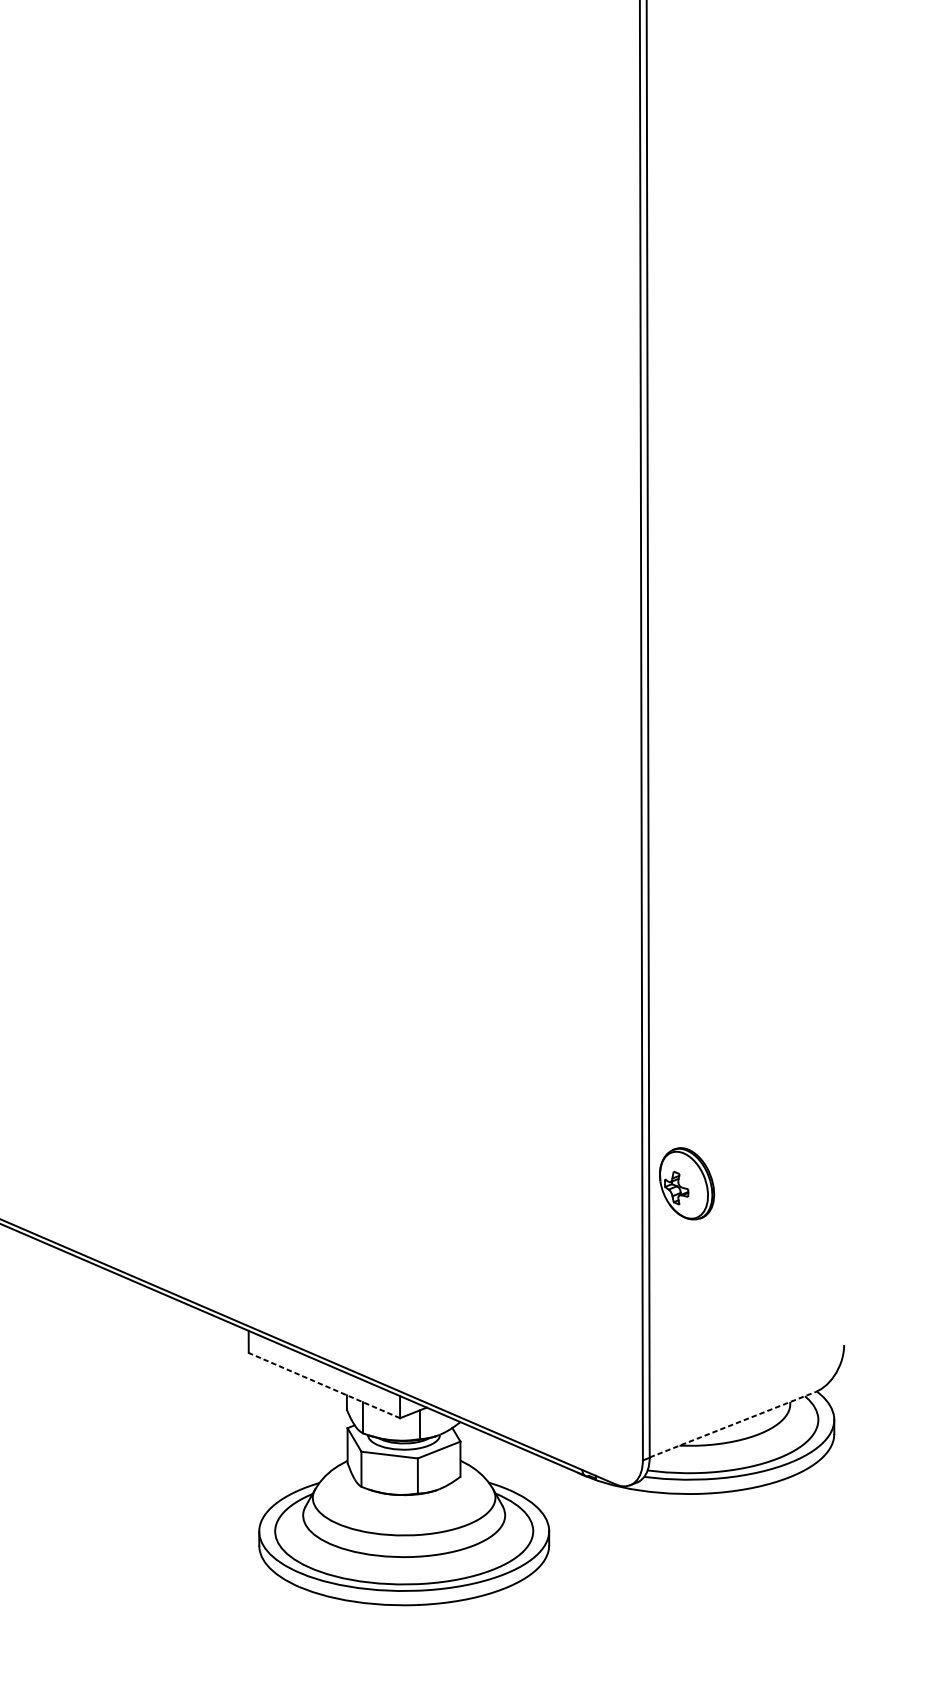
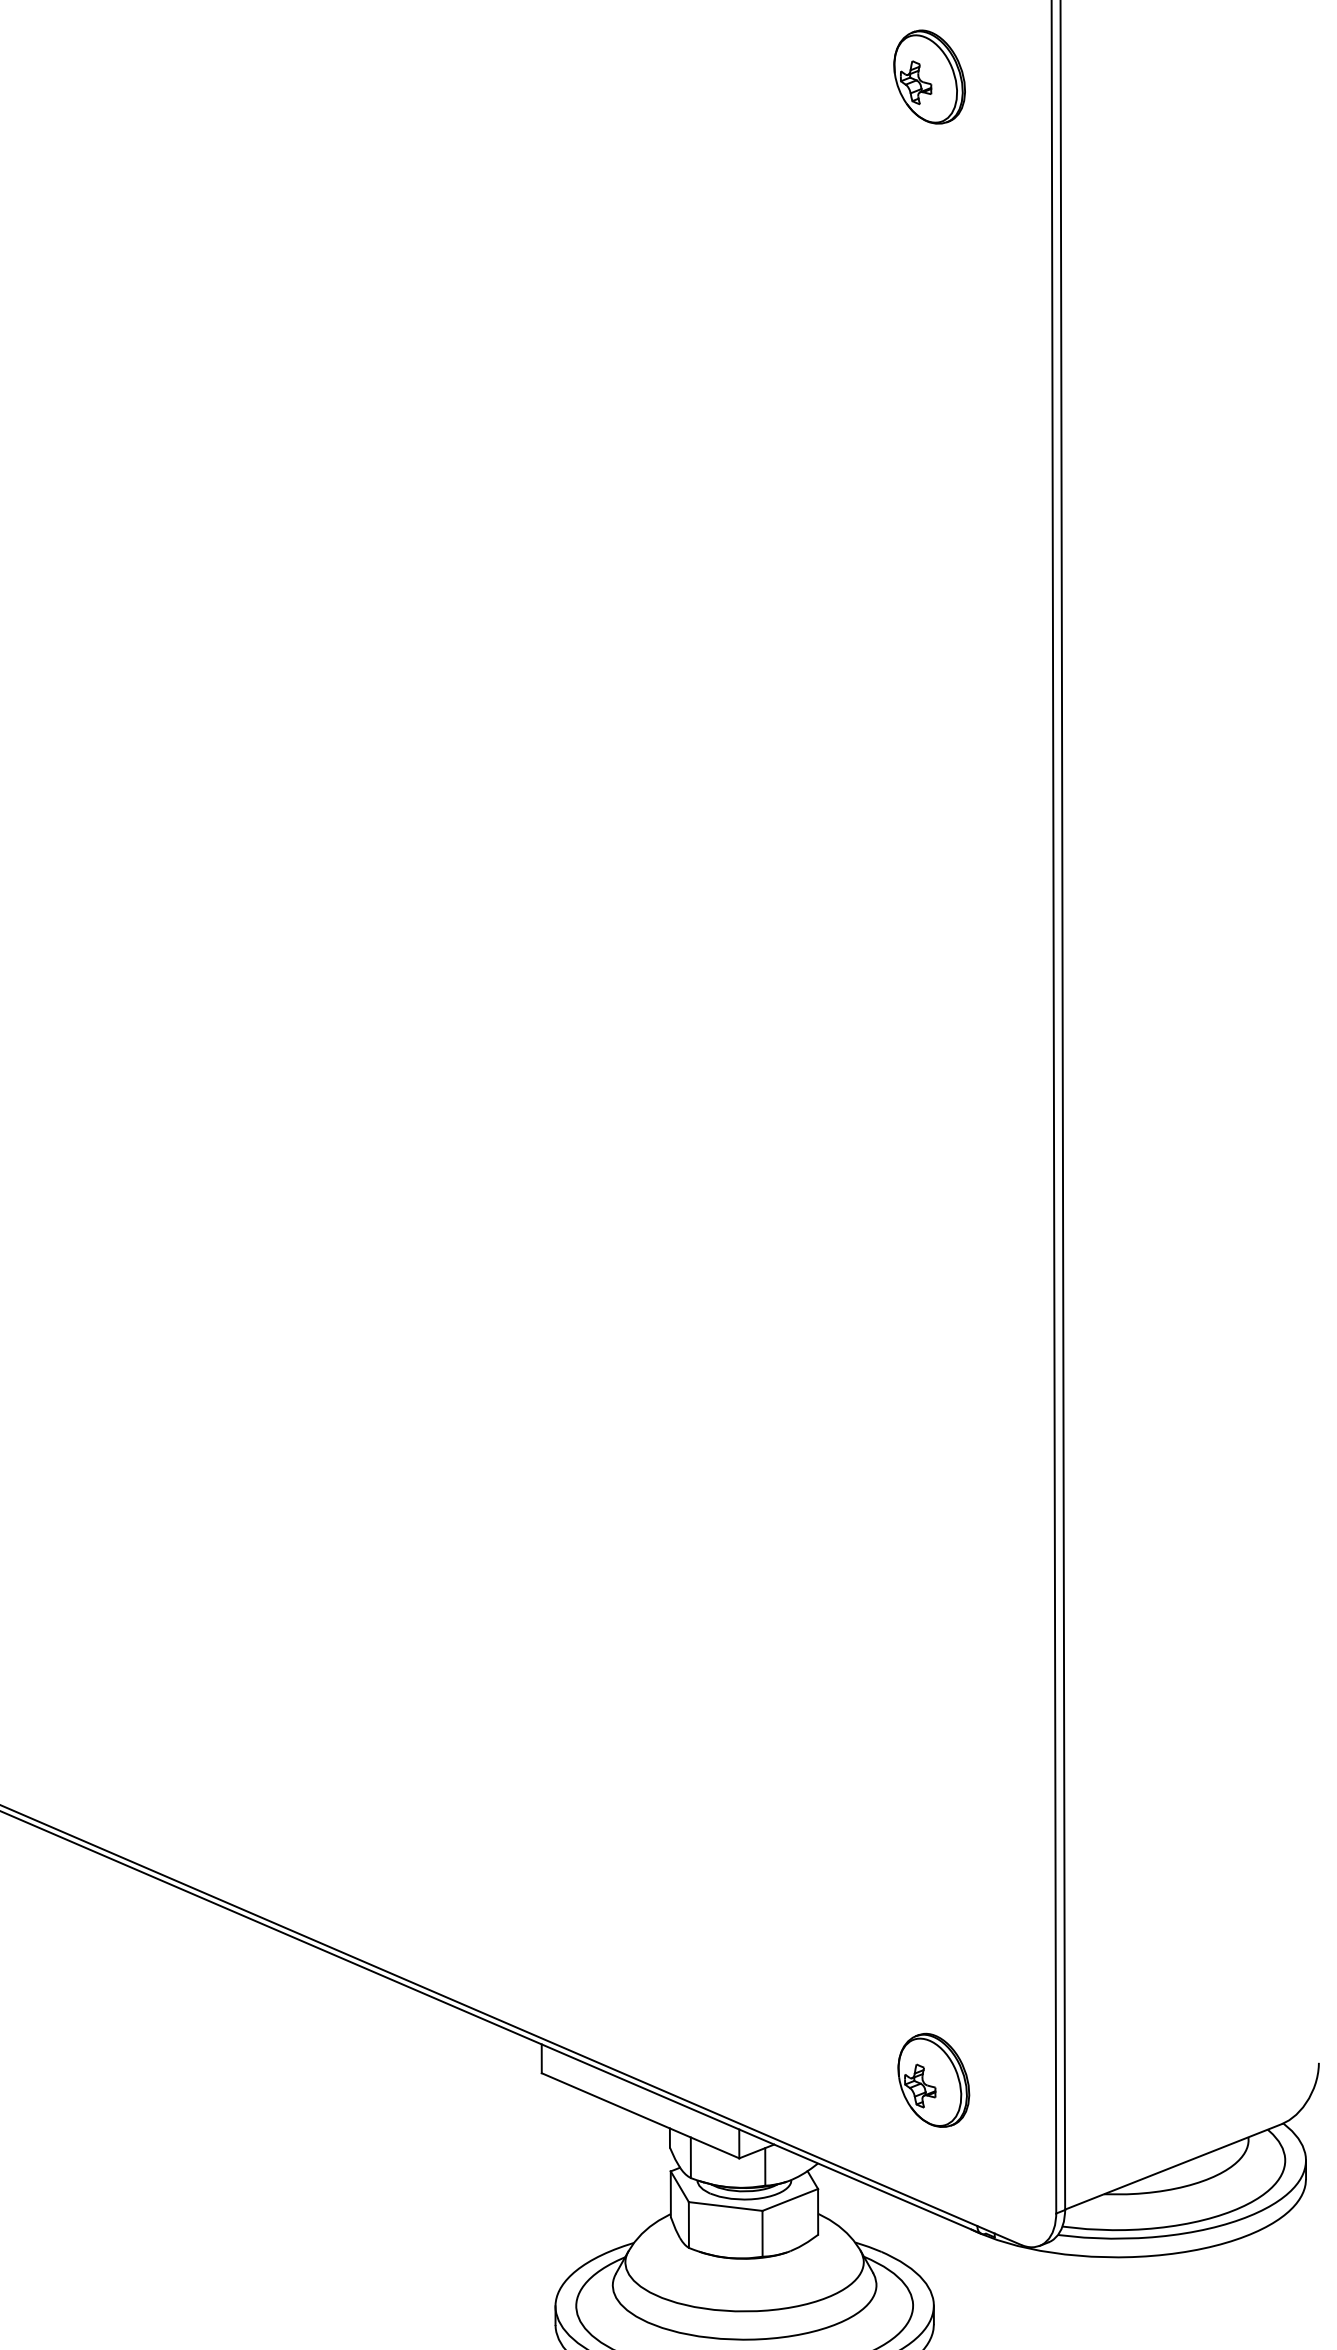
part: (686, 1183) -> (933, 2079), moved
line: (324, 1385) -> (640, 2115), dashed -> solid
line: (732, 1424) -> (1173, 2166), dashed -> solid

